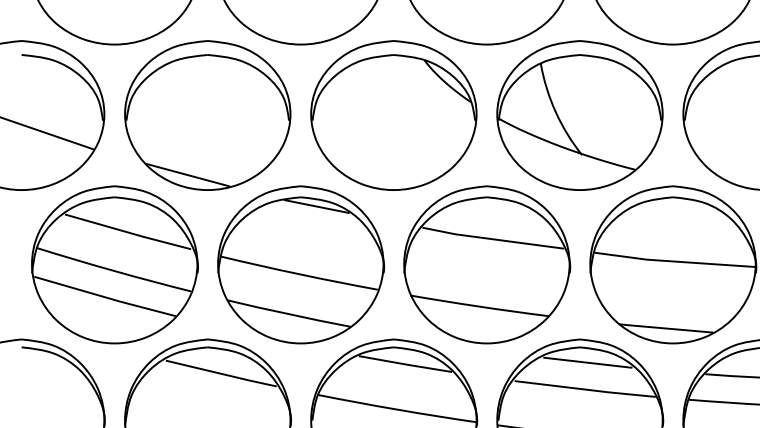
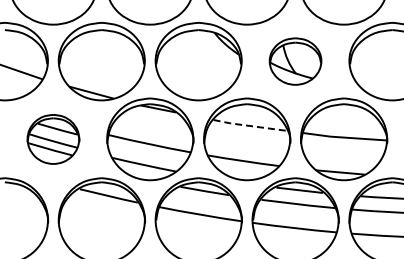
part: (579, 115) -> (295, 61), size x0.6
line: (493, 240) -> (250, 126), solid -> dashed
part: (114, 265) -> (53, 139), size x0.6

